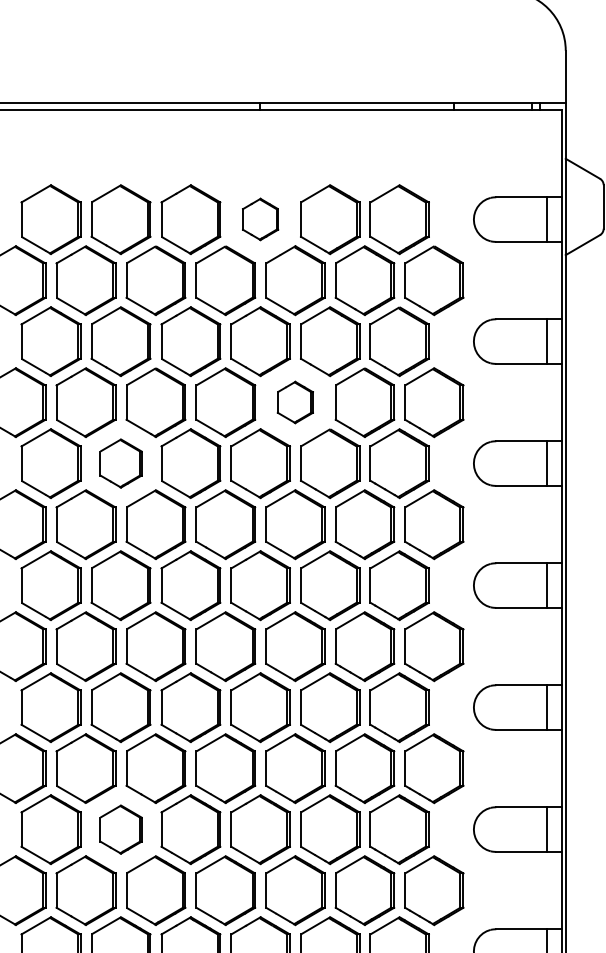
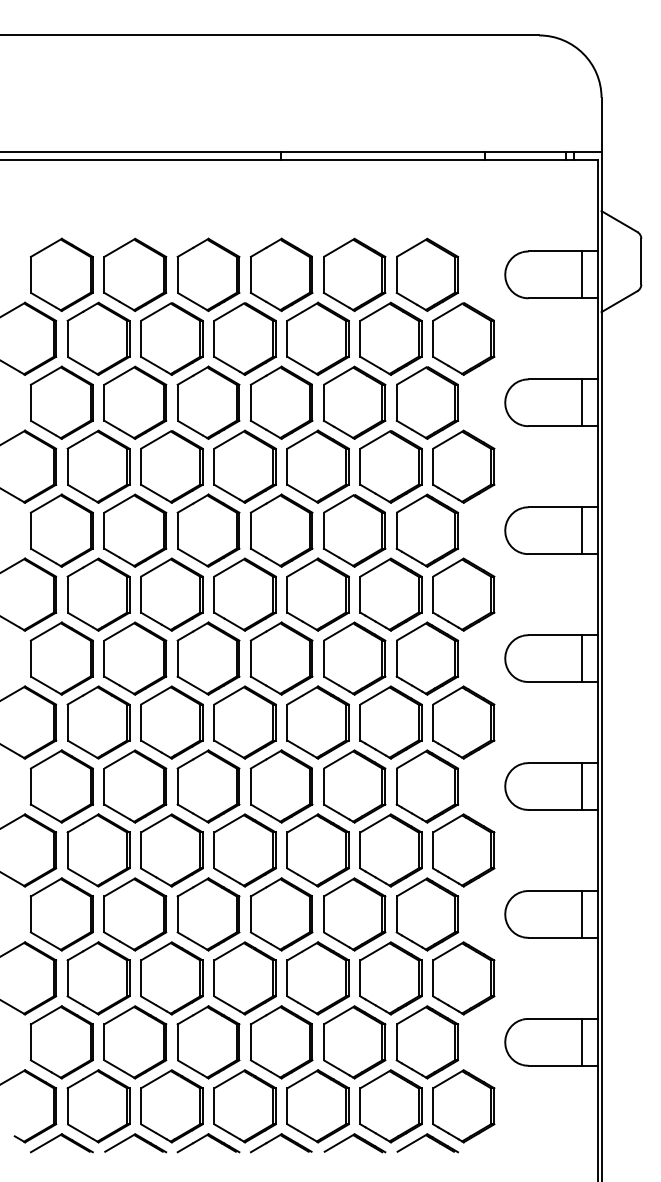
part: (260, 219) -> (281, 274), size x1.67
part: (294, 402) -> (317, 466), size x1.67
part: (121, 463) -> (135, 530), size x1.43
part: (121, 829) -> (135, 914), size x1.43

